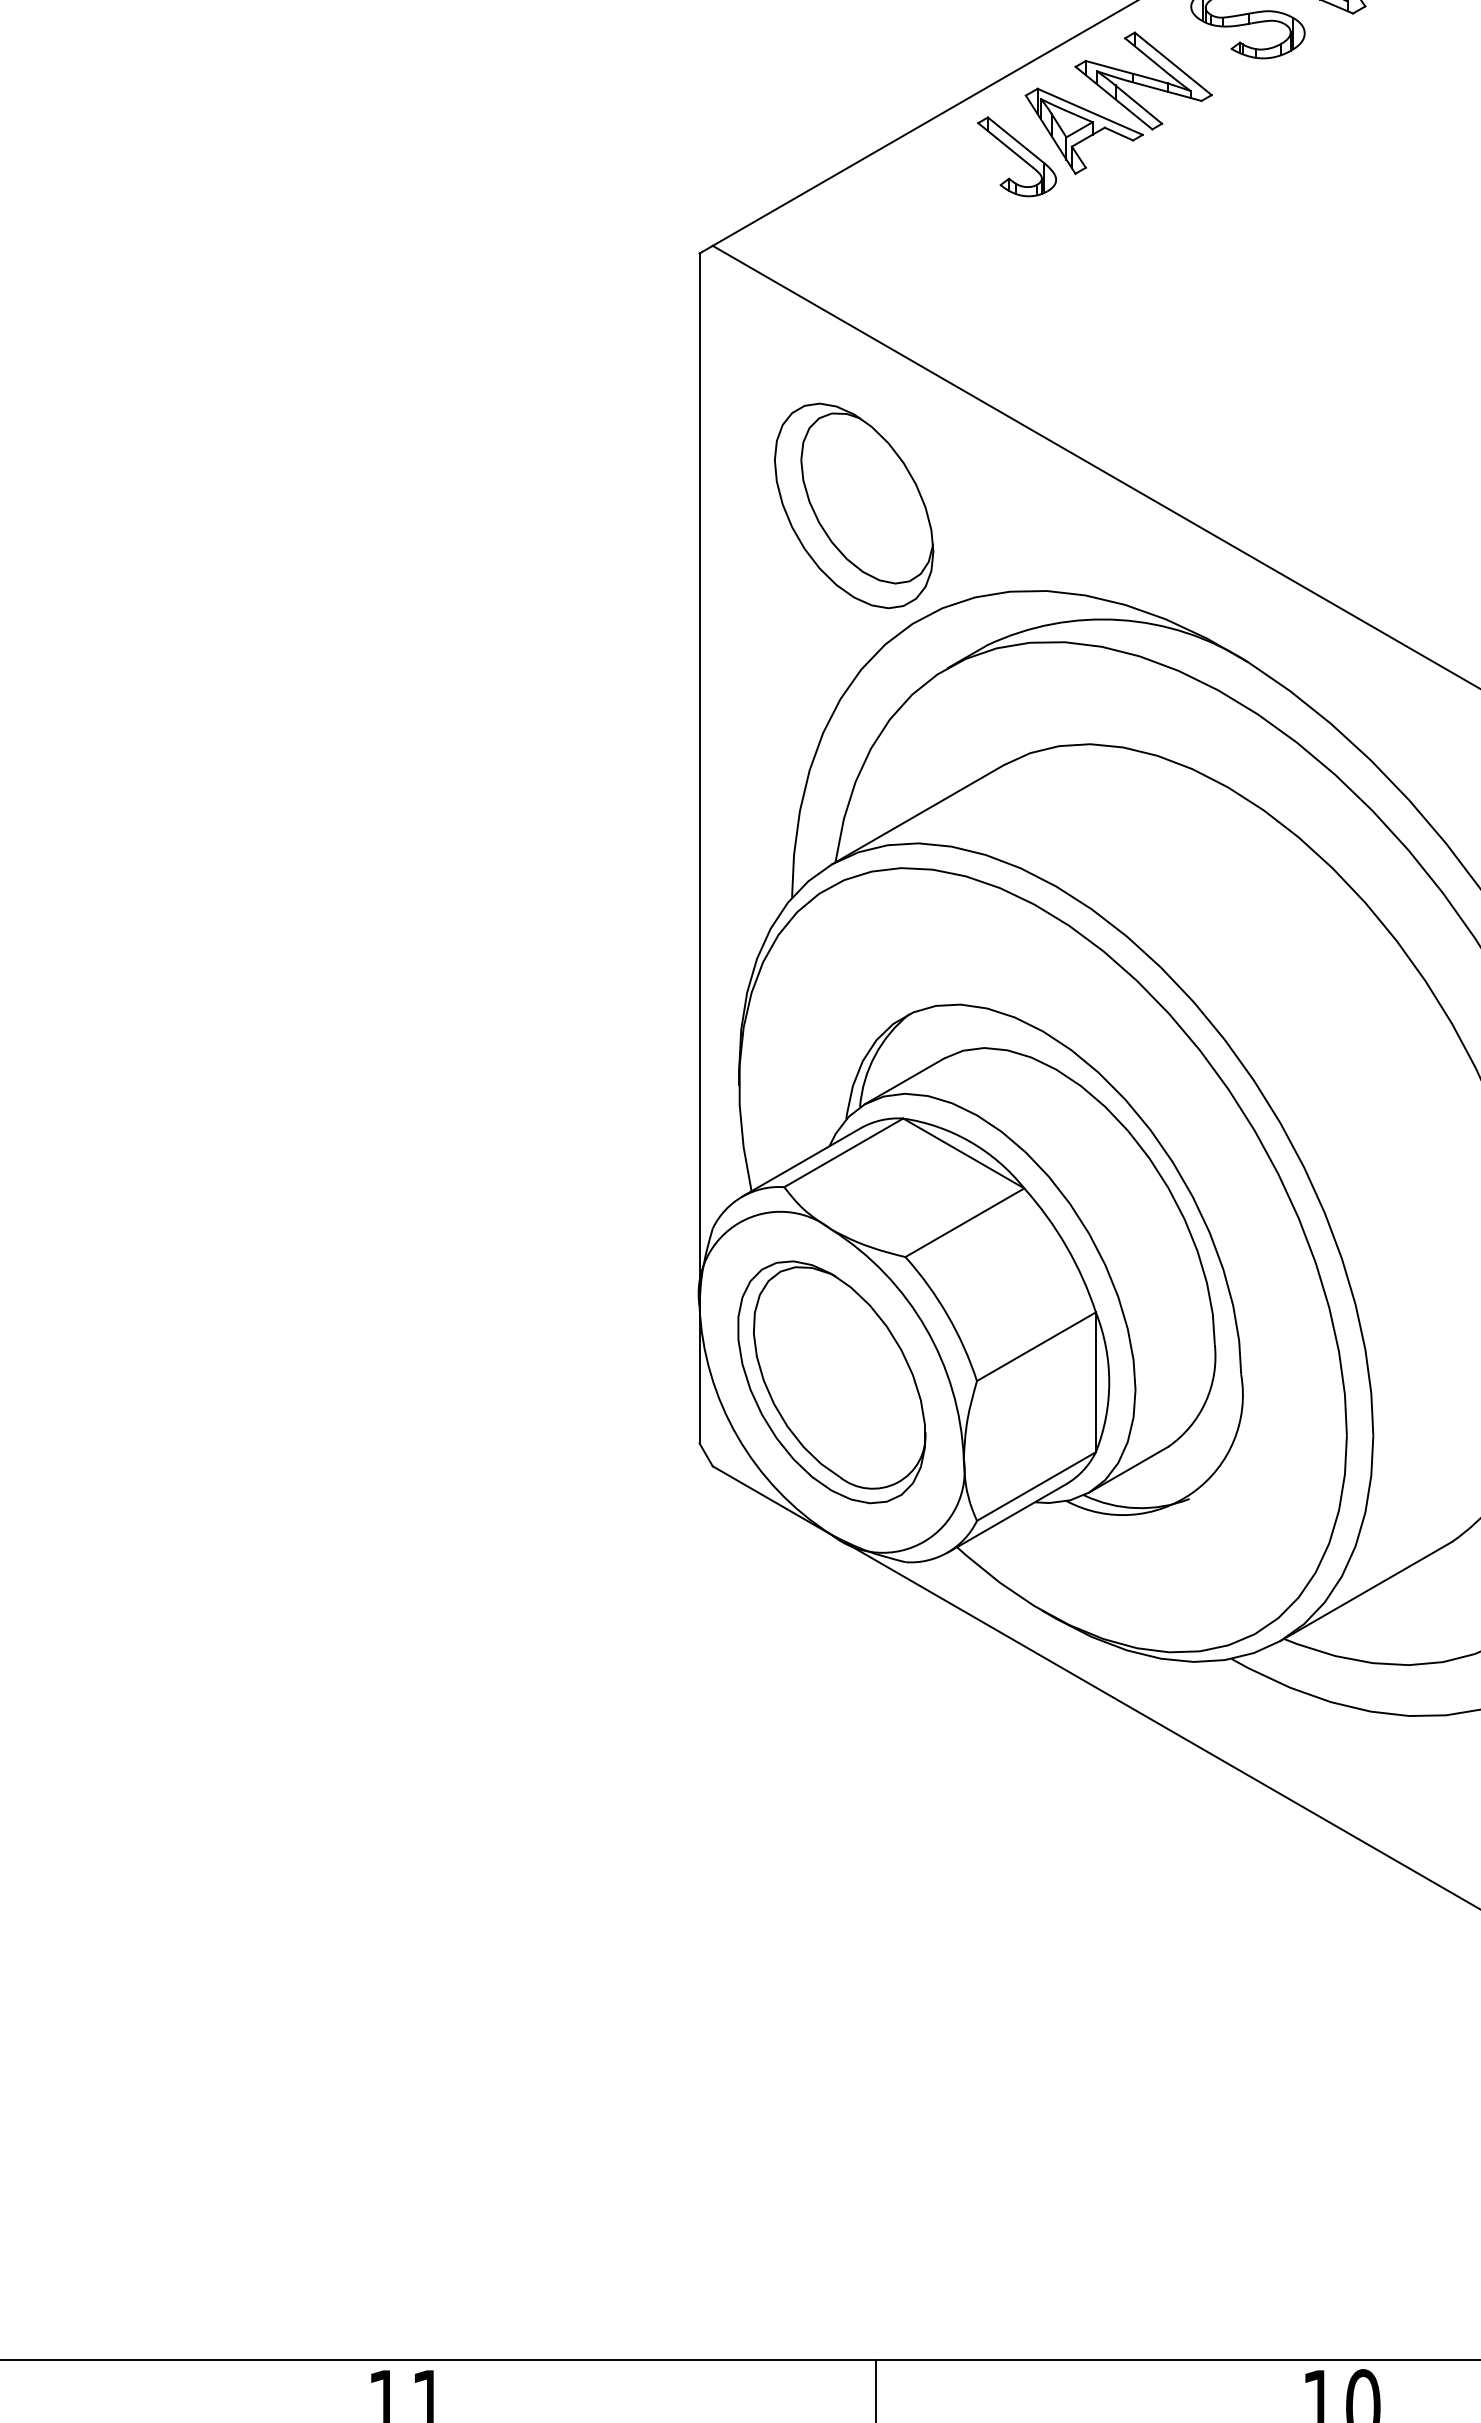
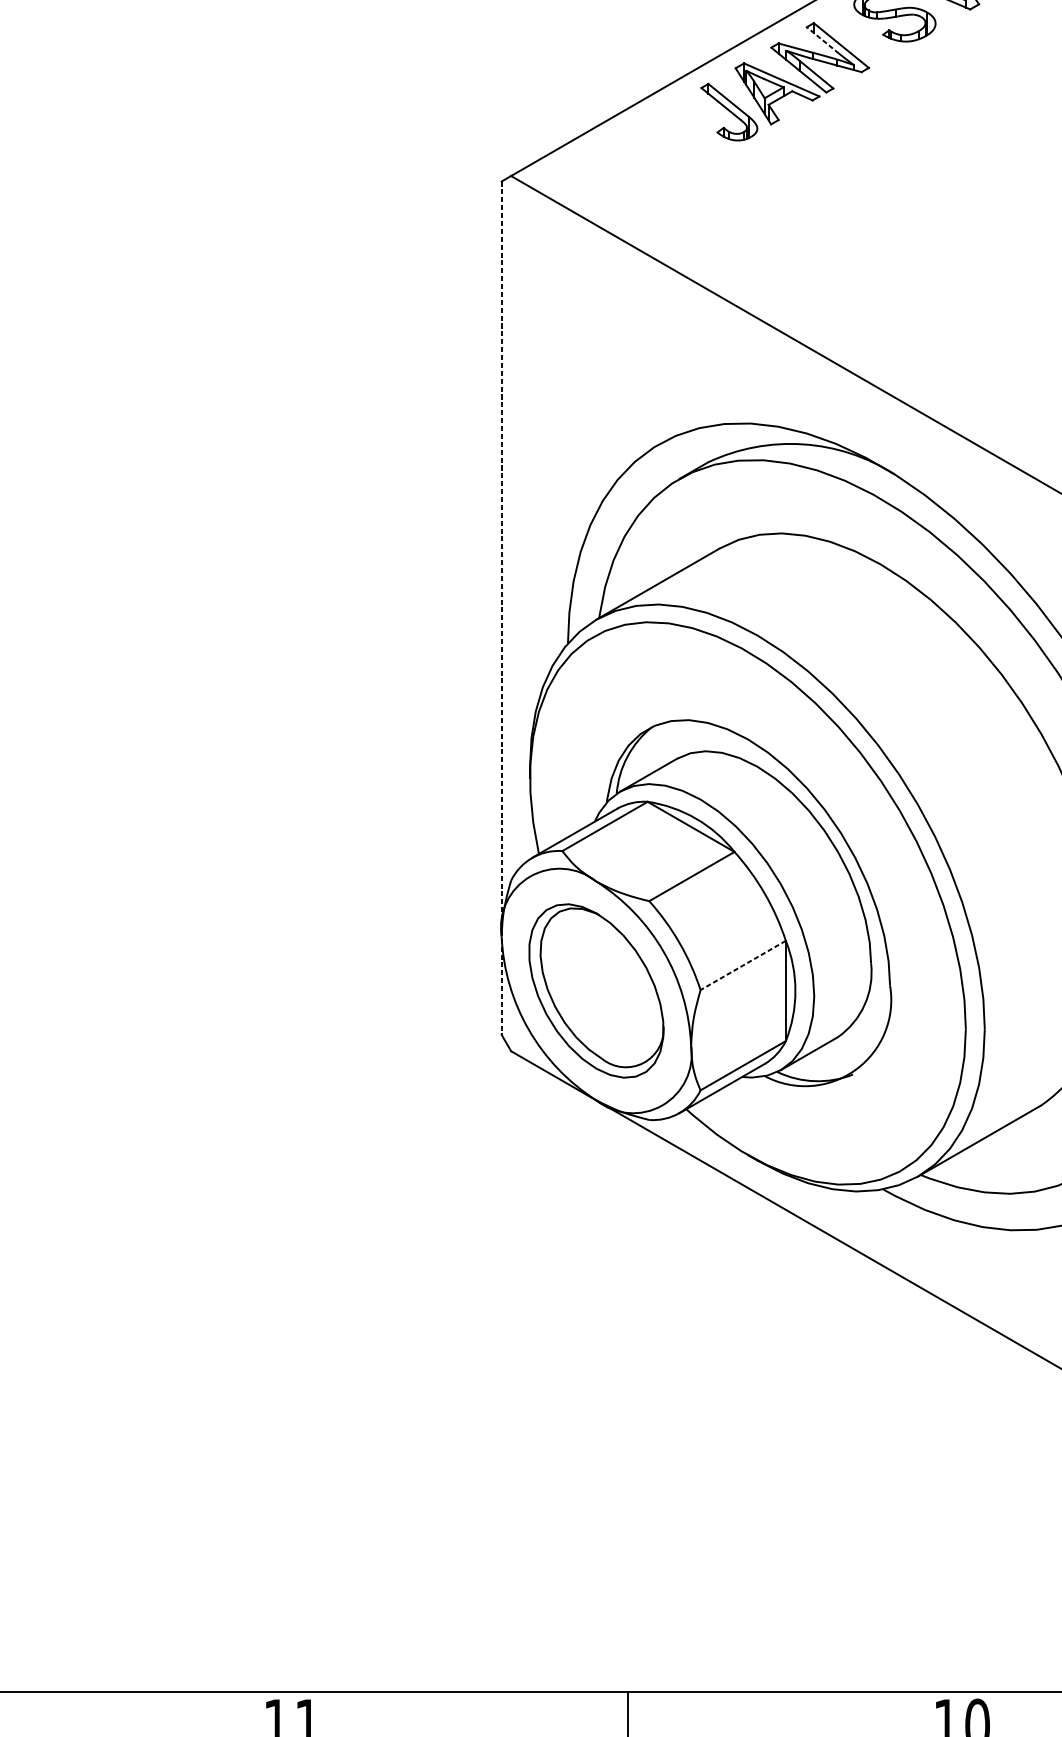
line: (1147, 56) -> (822, 40), solid -> dashed
part: (854, 505) -> (612, 362), removed
line: (699, 848) -> (501, 608), solid -> dashed
line: (1036, 1346) -> (743, 965), solid -> dashed

